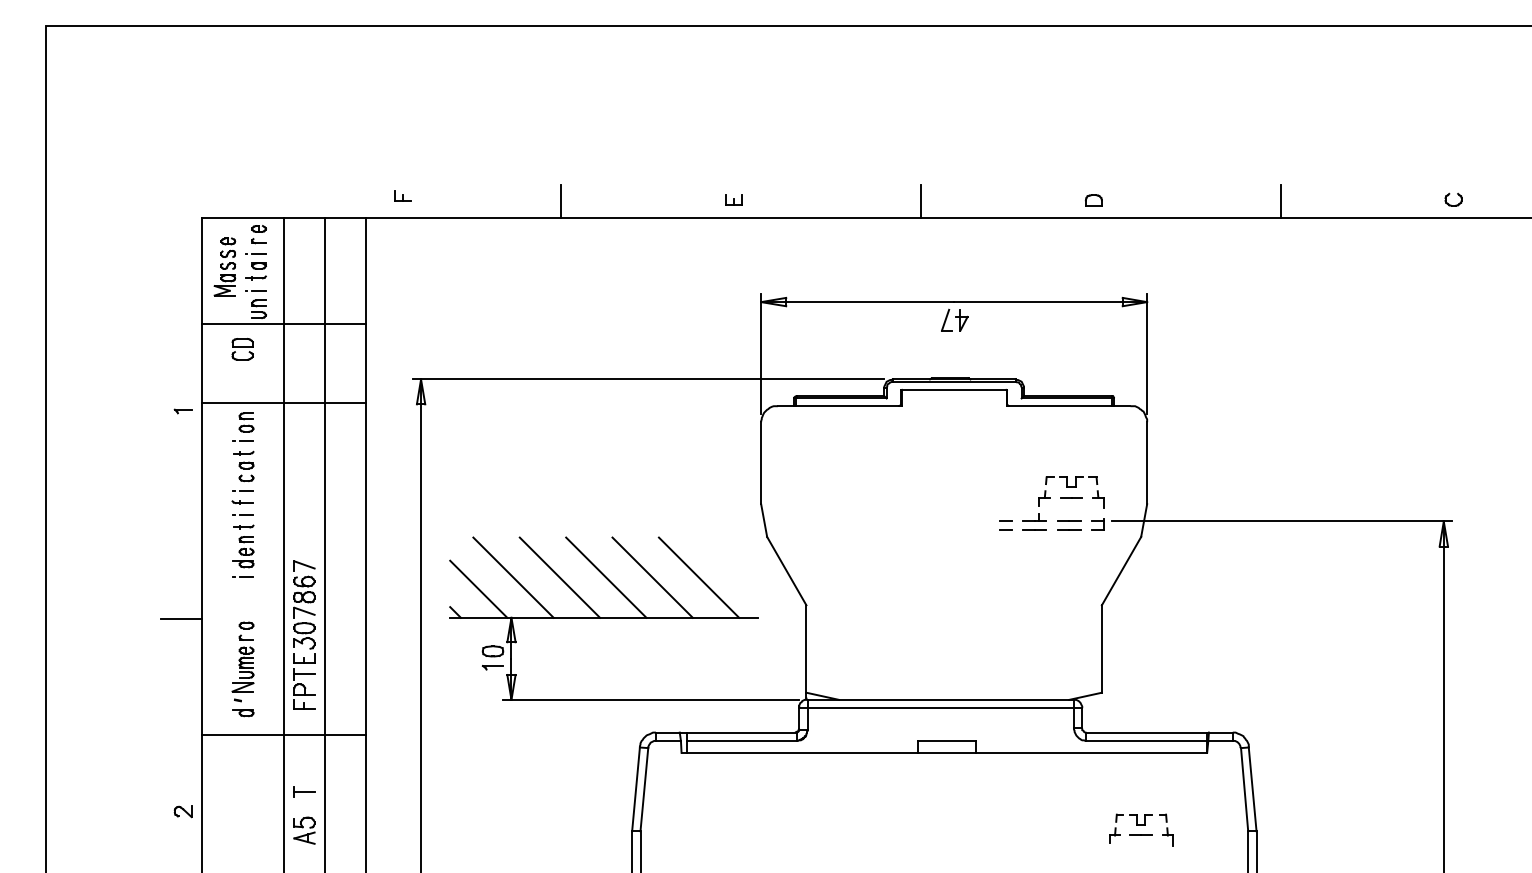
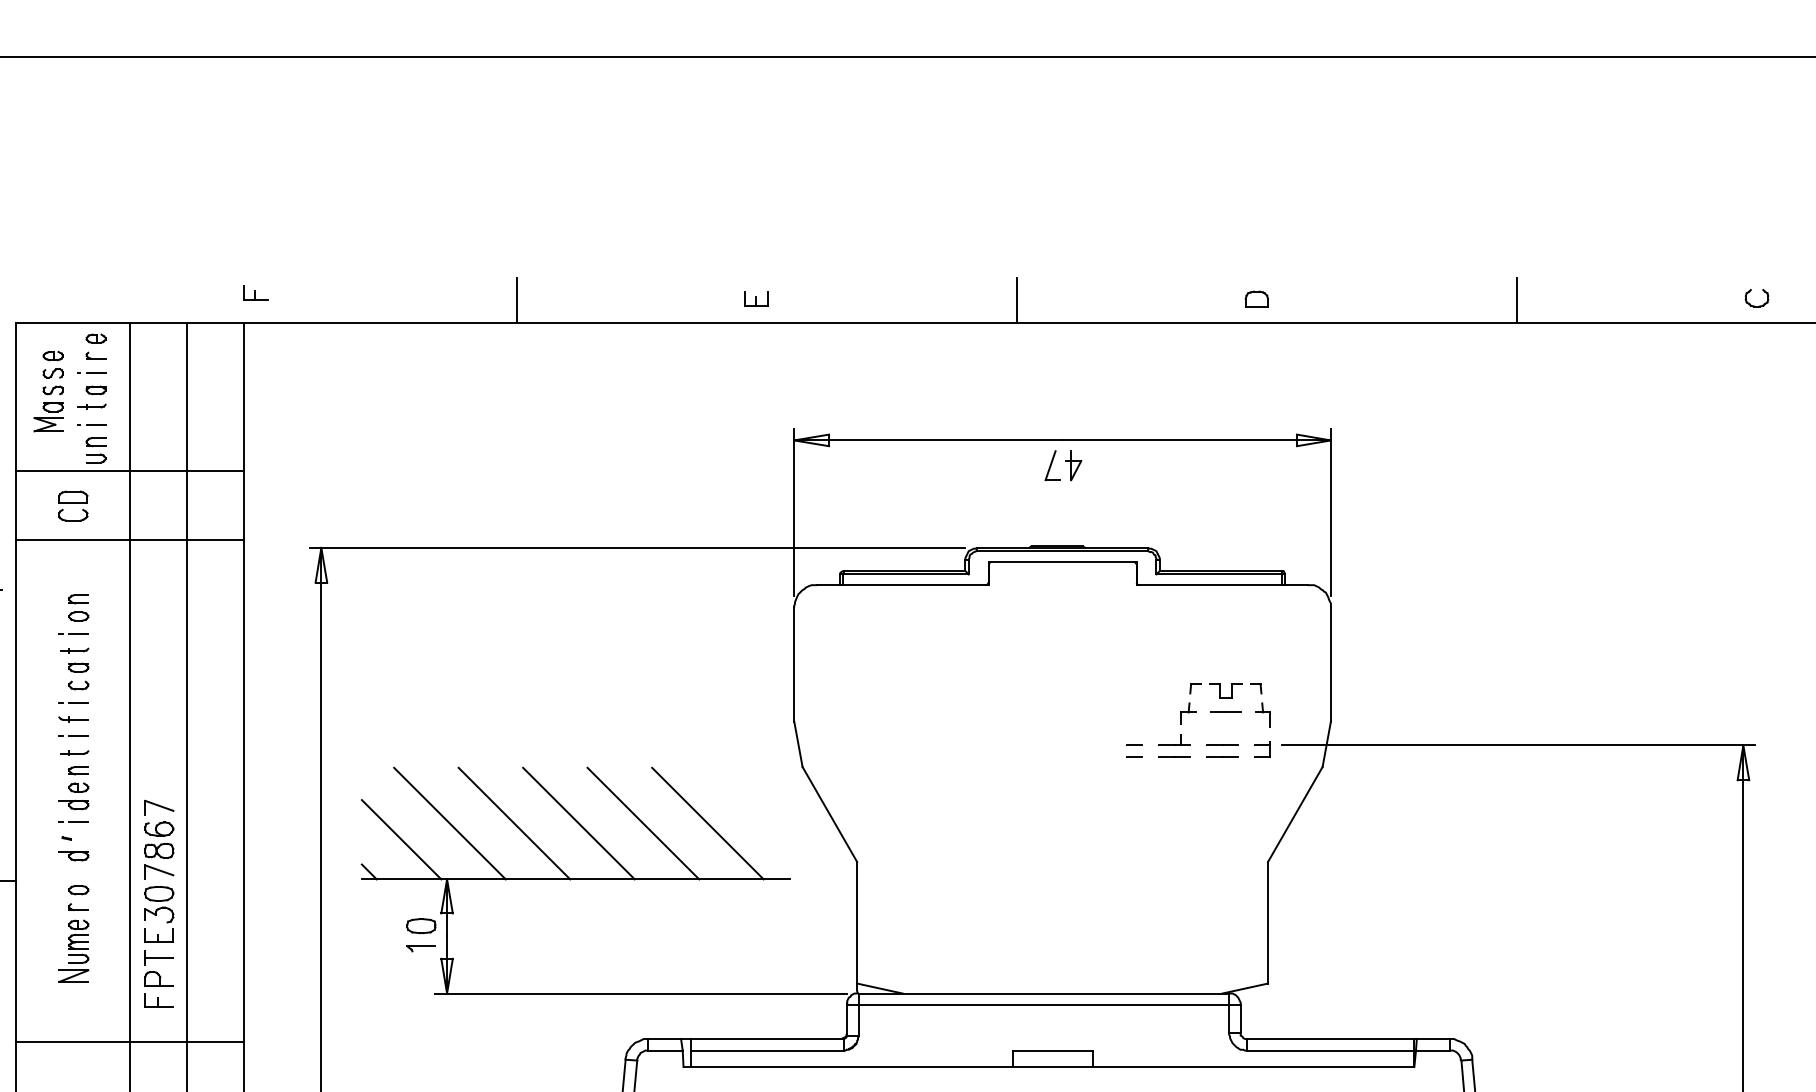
part: (402, 195) -> (255, 292), moved
line: (283, 402) -> (130, 539), moved
part: (243, 707) -> (74, 848), moved

